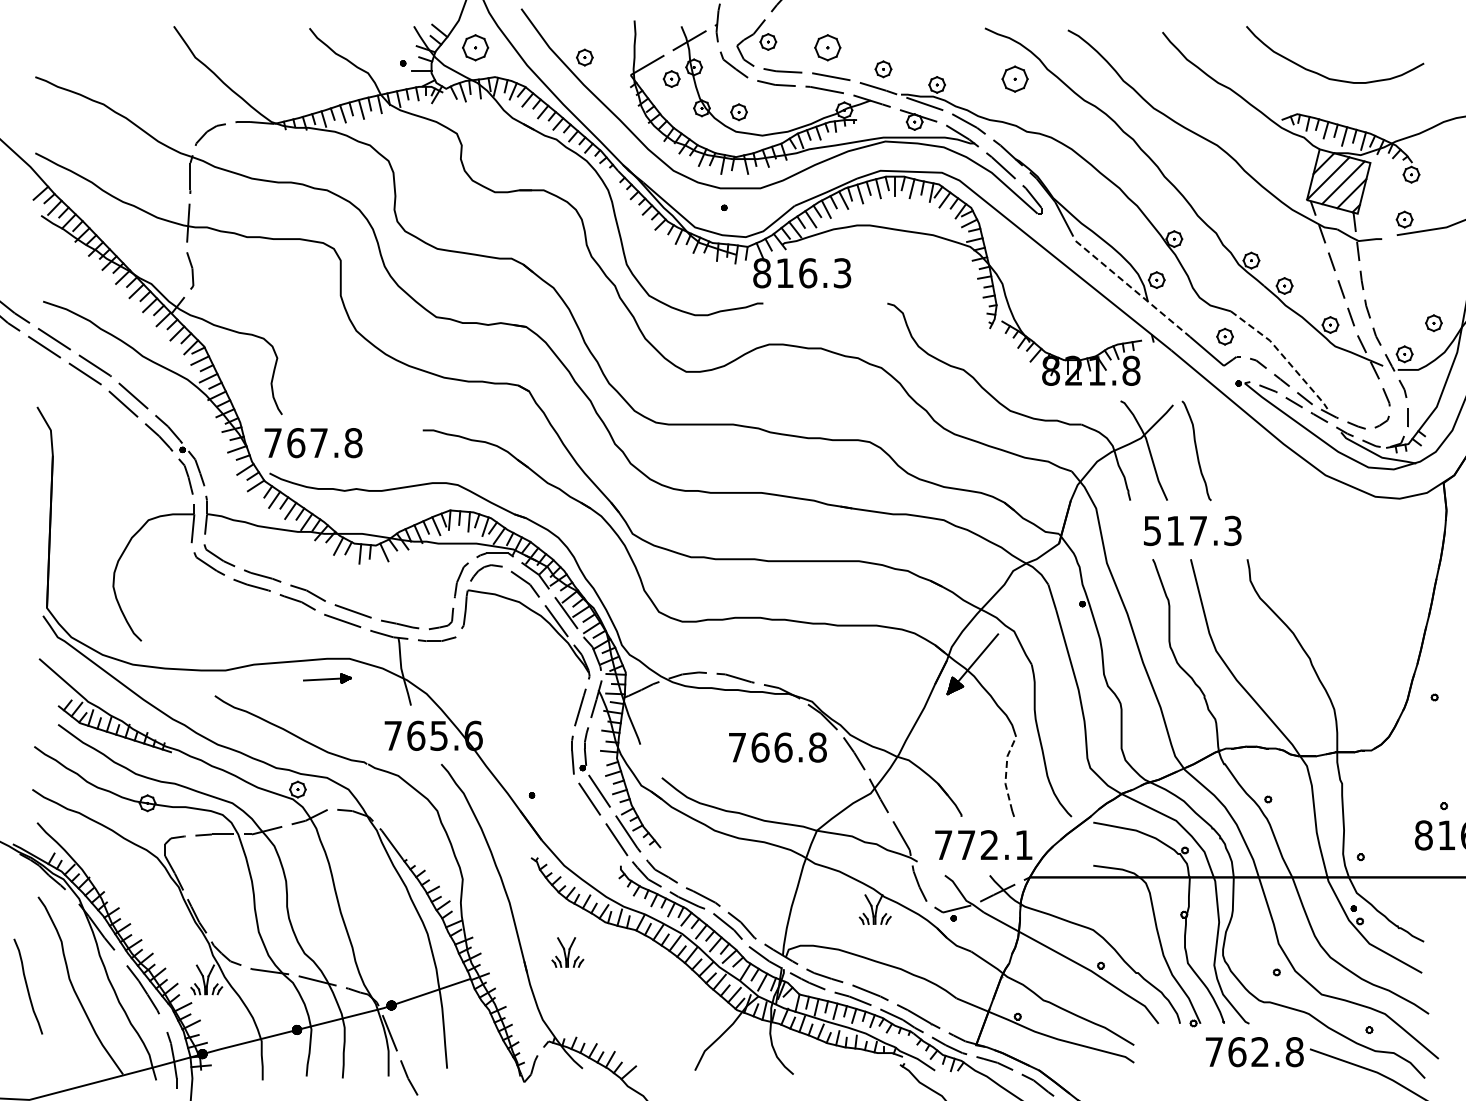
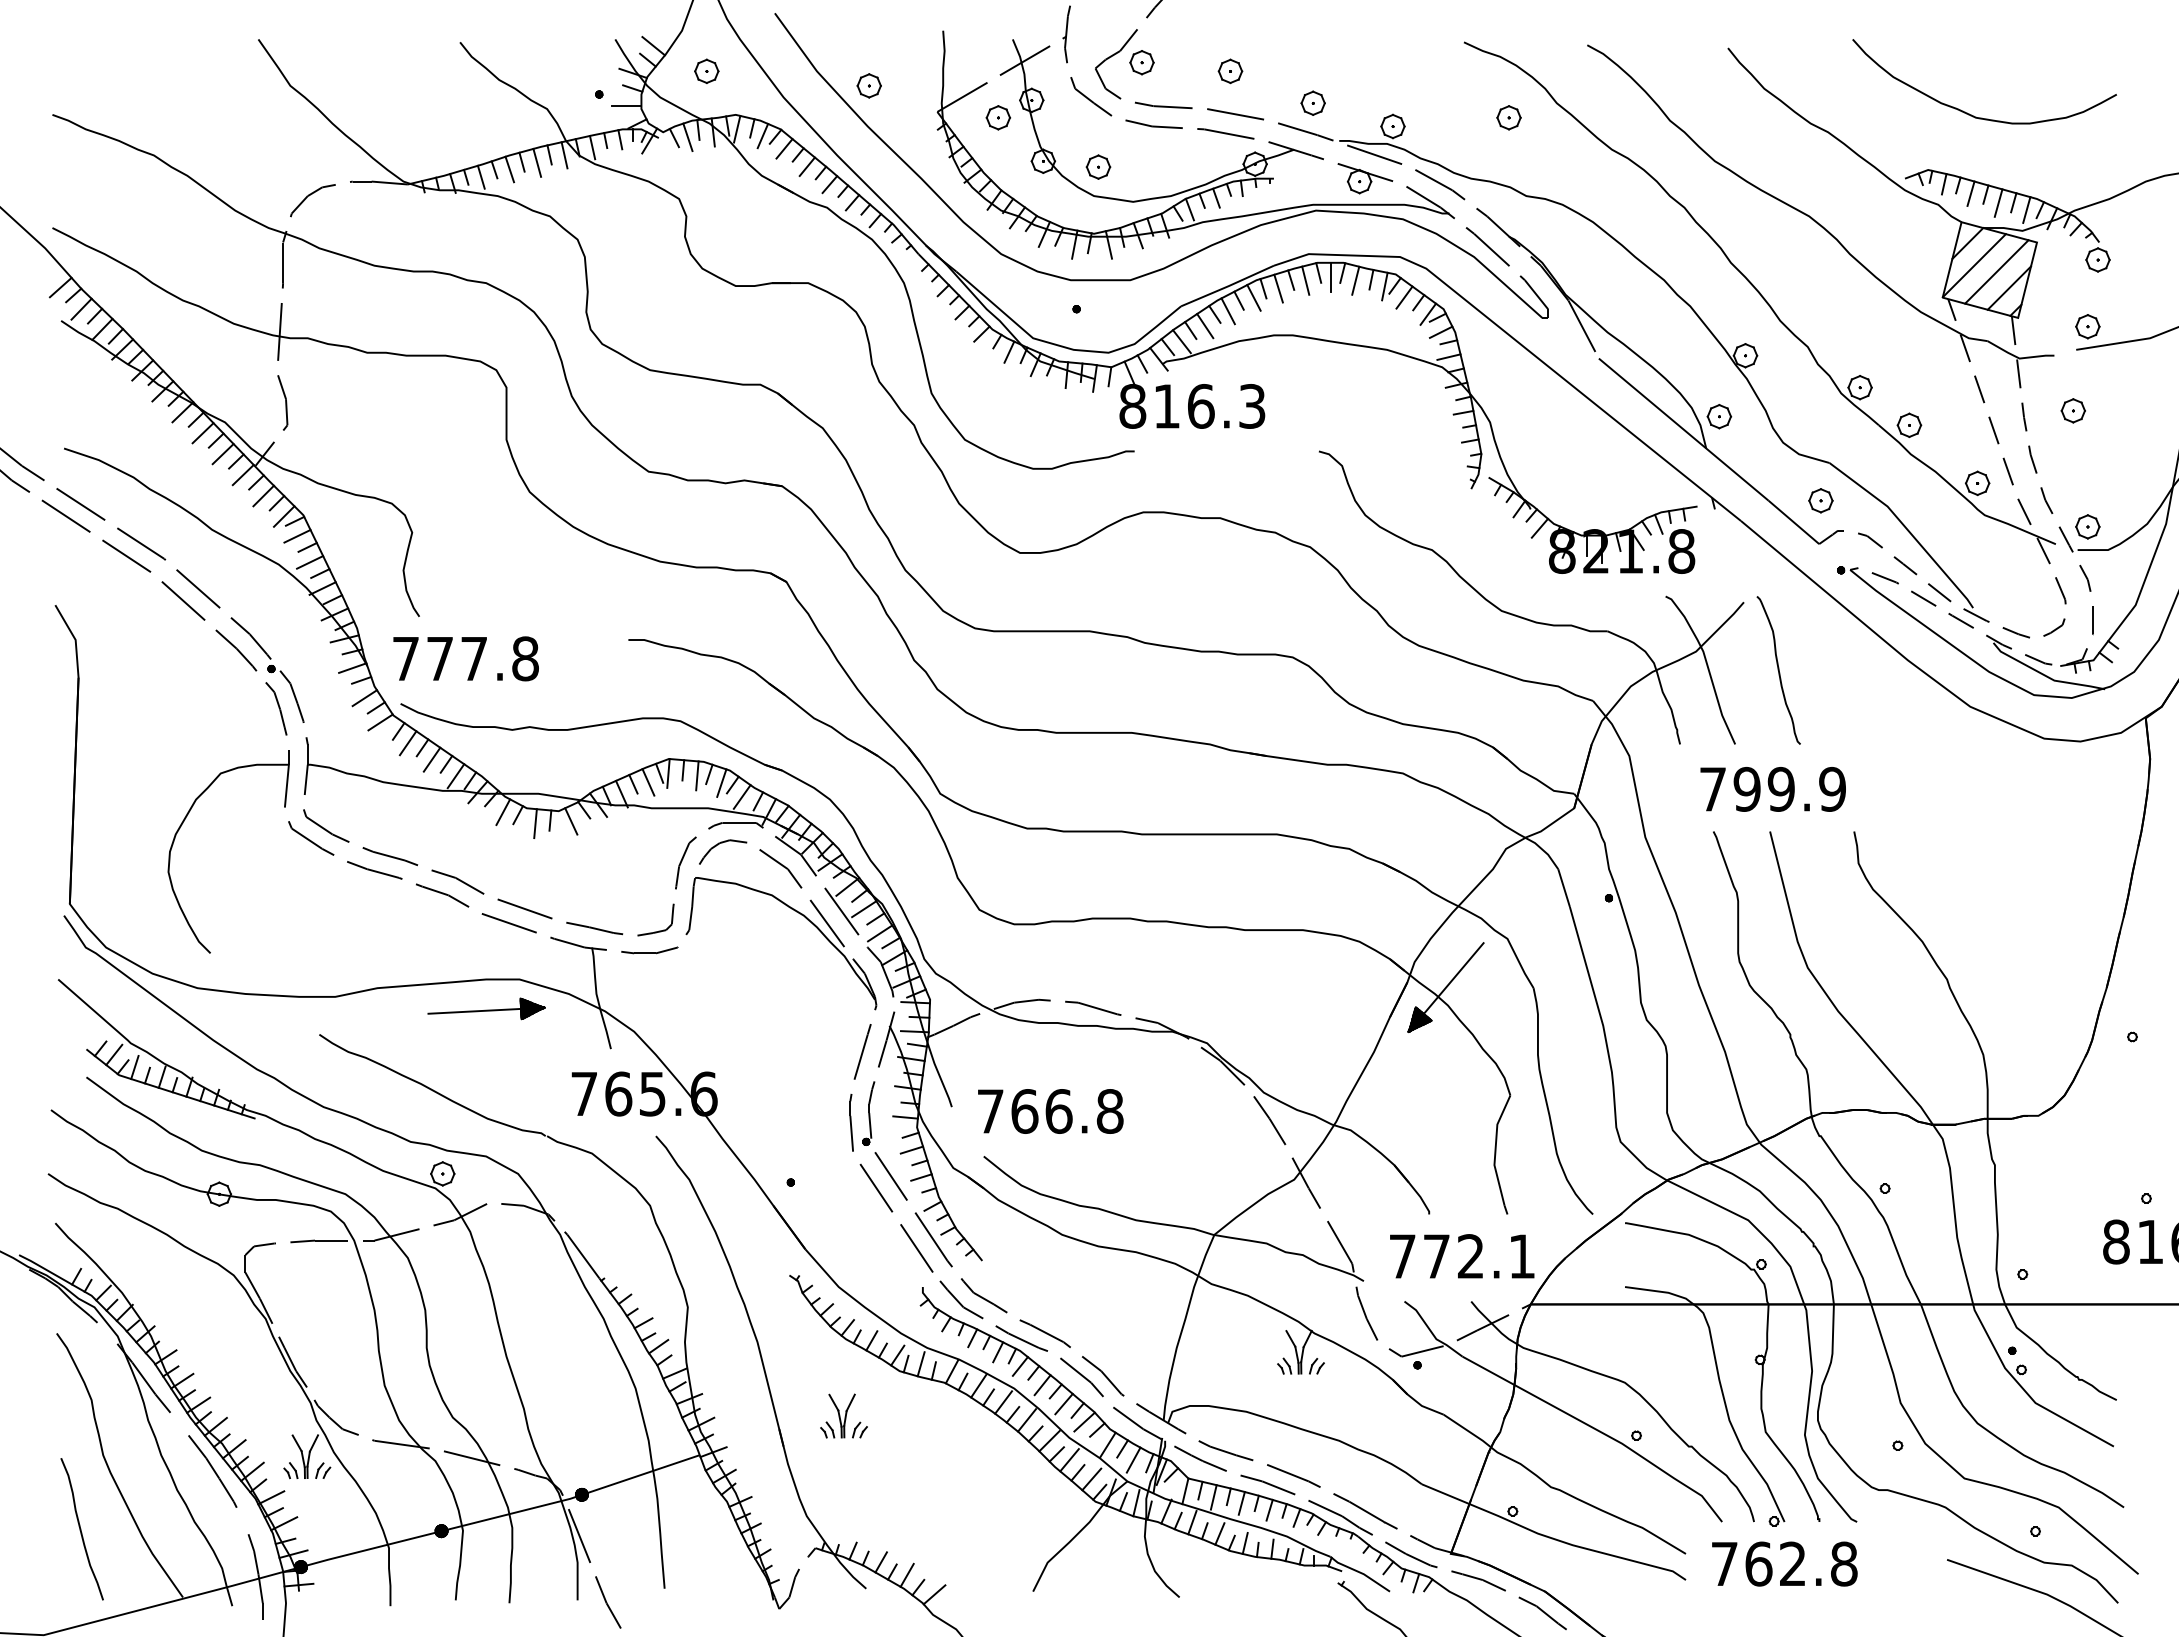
part: (475, 47) -> (706, 70), size x0.62
part: (827, 47) -> (1229, 70), size x0.62
part: (1015, 78) -> (1509, 116), size x0.62
line: (1133, 289) -> (1684, 430), dashed -> solid
part: (1433, 323) -> (2072, 411), moved
line: (1283, 356) -> (1907, 530), dashed -> solid
text: (296, 443) -> (440, 659), 767.8 -> 777.8
text: (1192, 530) -> (1772, 788), 517.3 -> 799.9
part: (327, 678) -> (486, 1008), size x1.67
text: (777, 747) -> (1050, 1111), moved
line: (1006, 772) -> (1496, 1148), dashed -> solid
curve: (27, 986) -> (80, 1528), moved
text: (1254, 1052) -> (1784, 1564), moved

